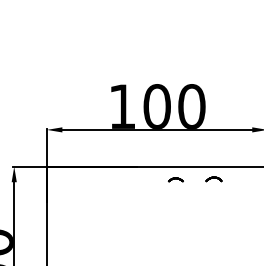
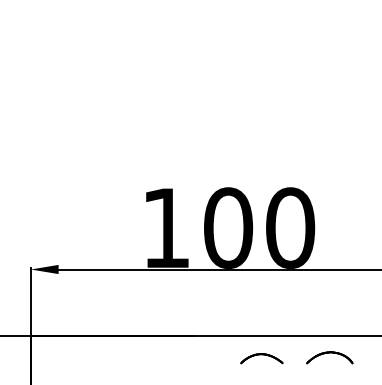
part: (175, 179) -> (261, 358), size x1.67
part: (213, 179) -> (329, 358), size x1.67

